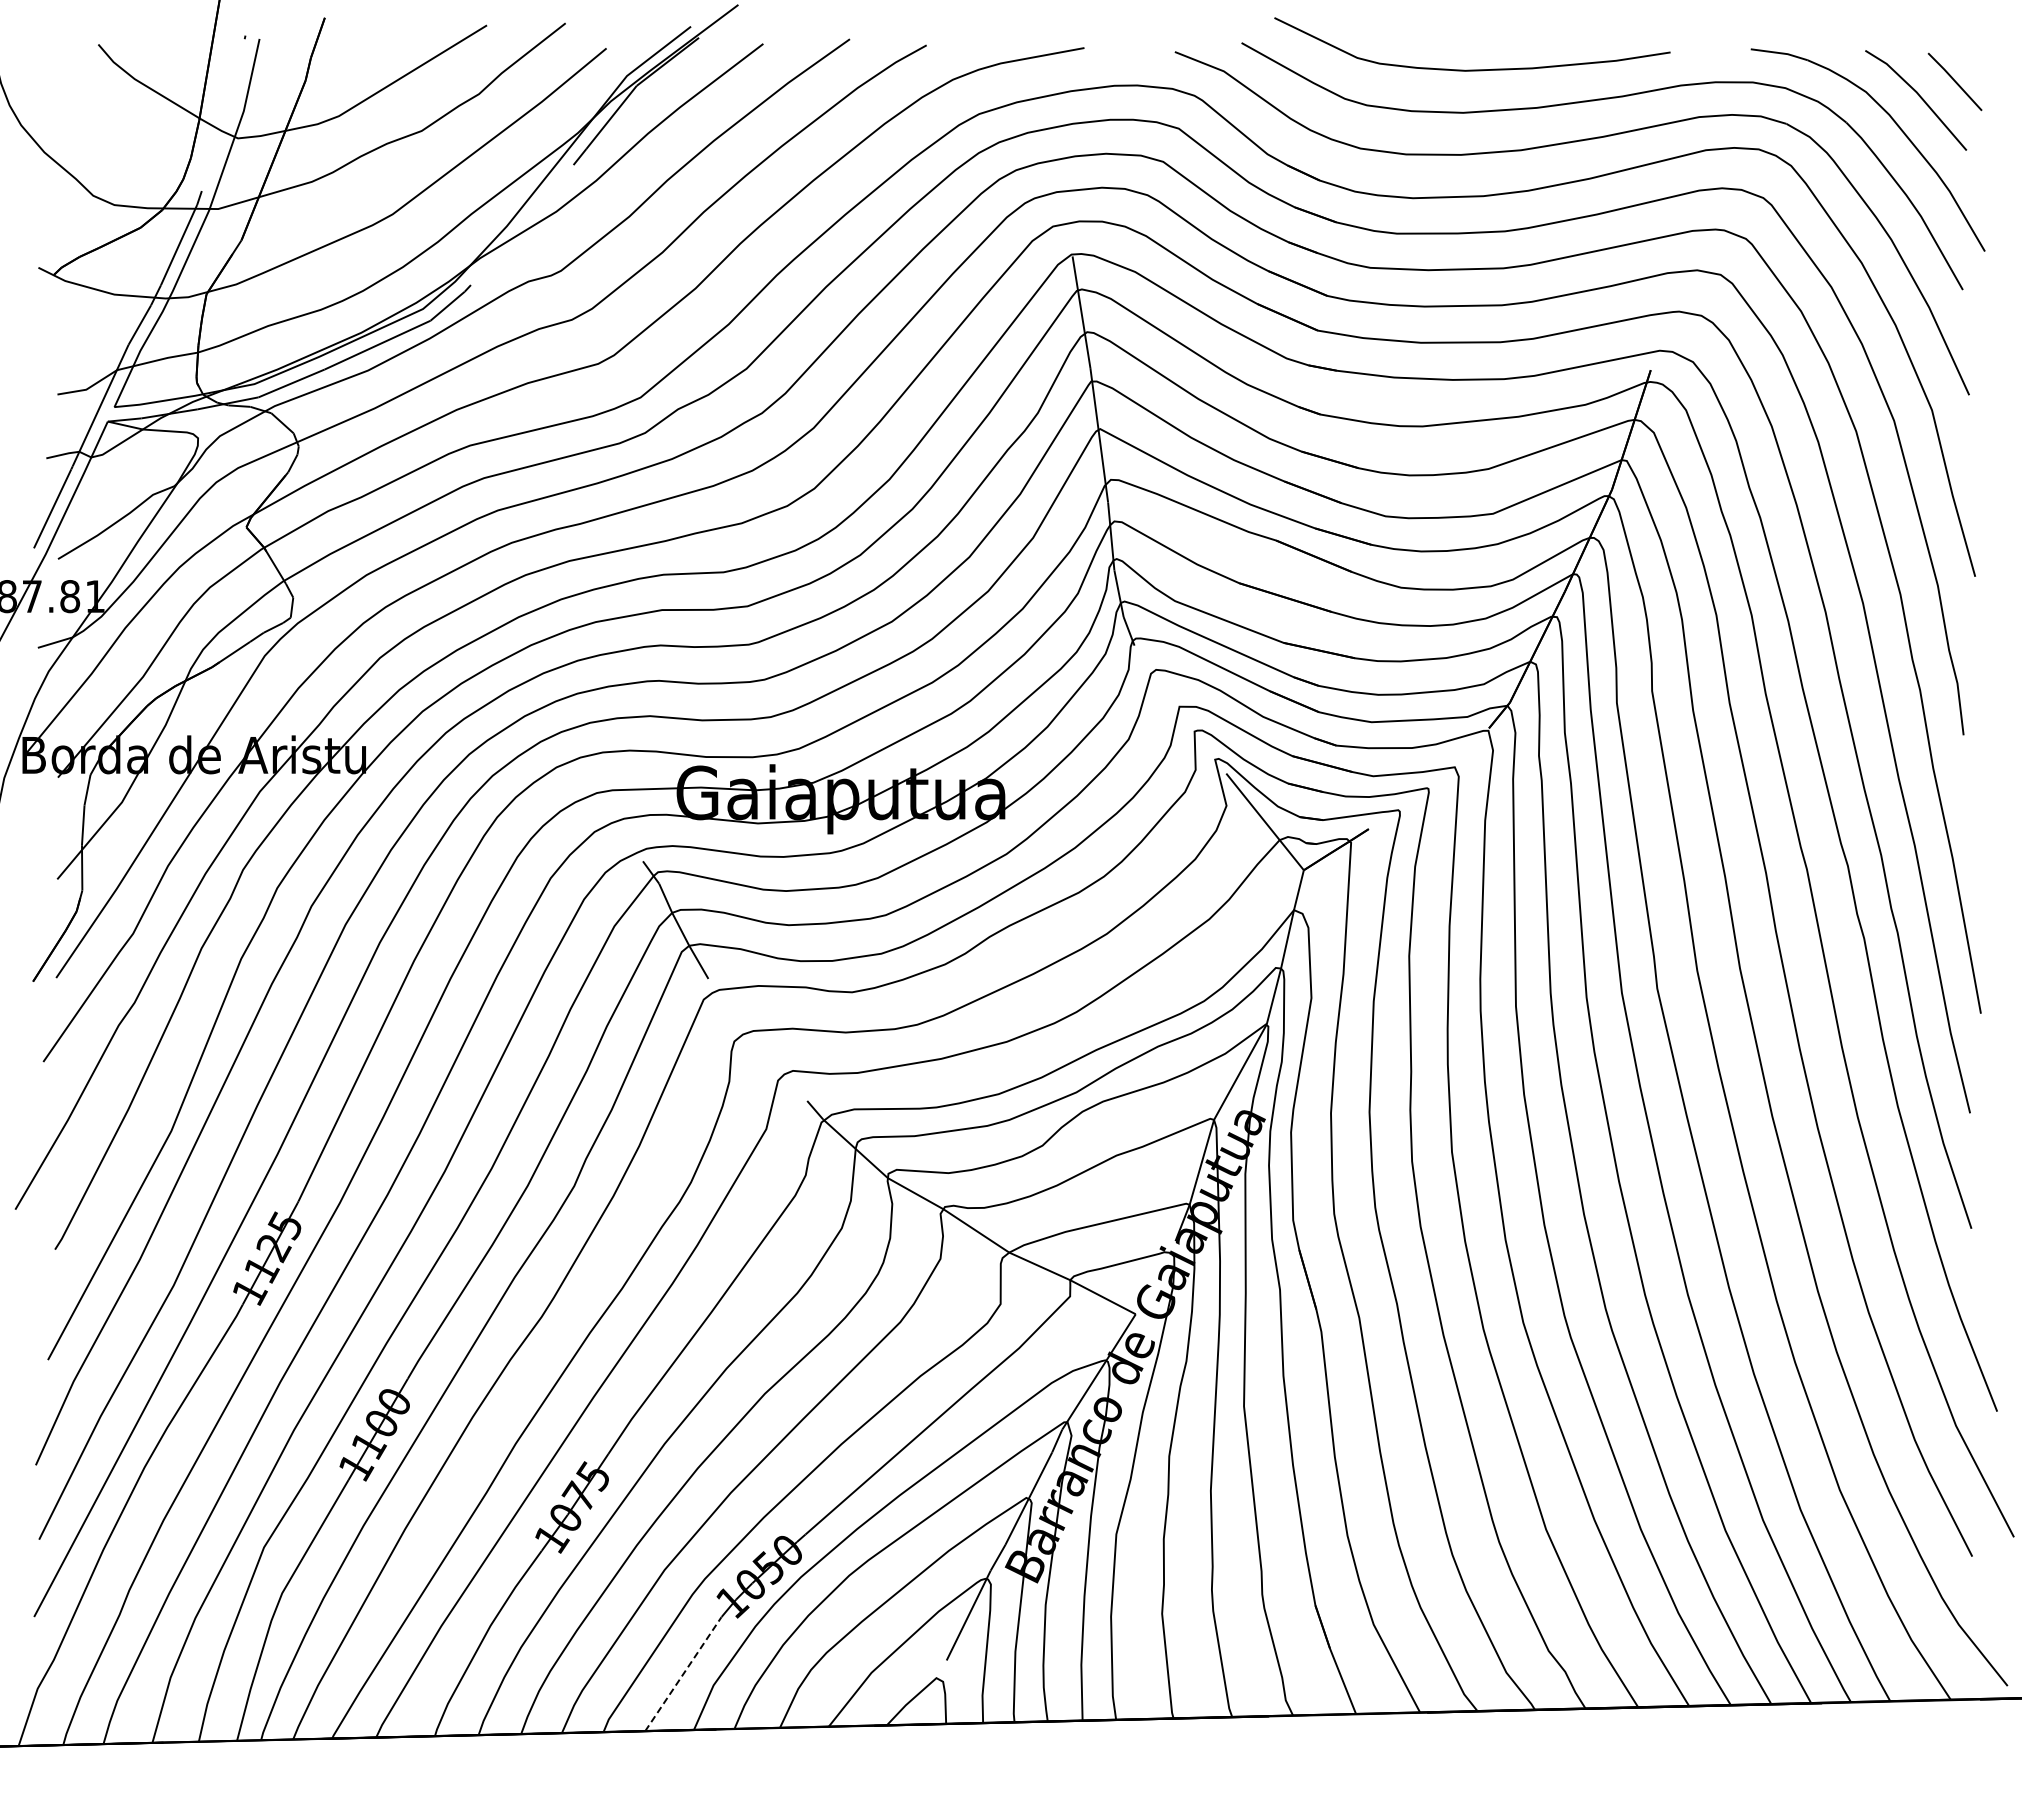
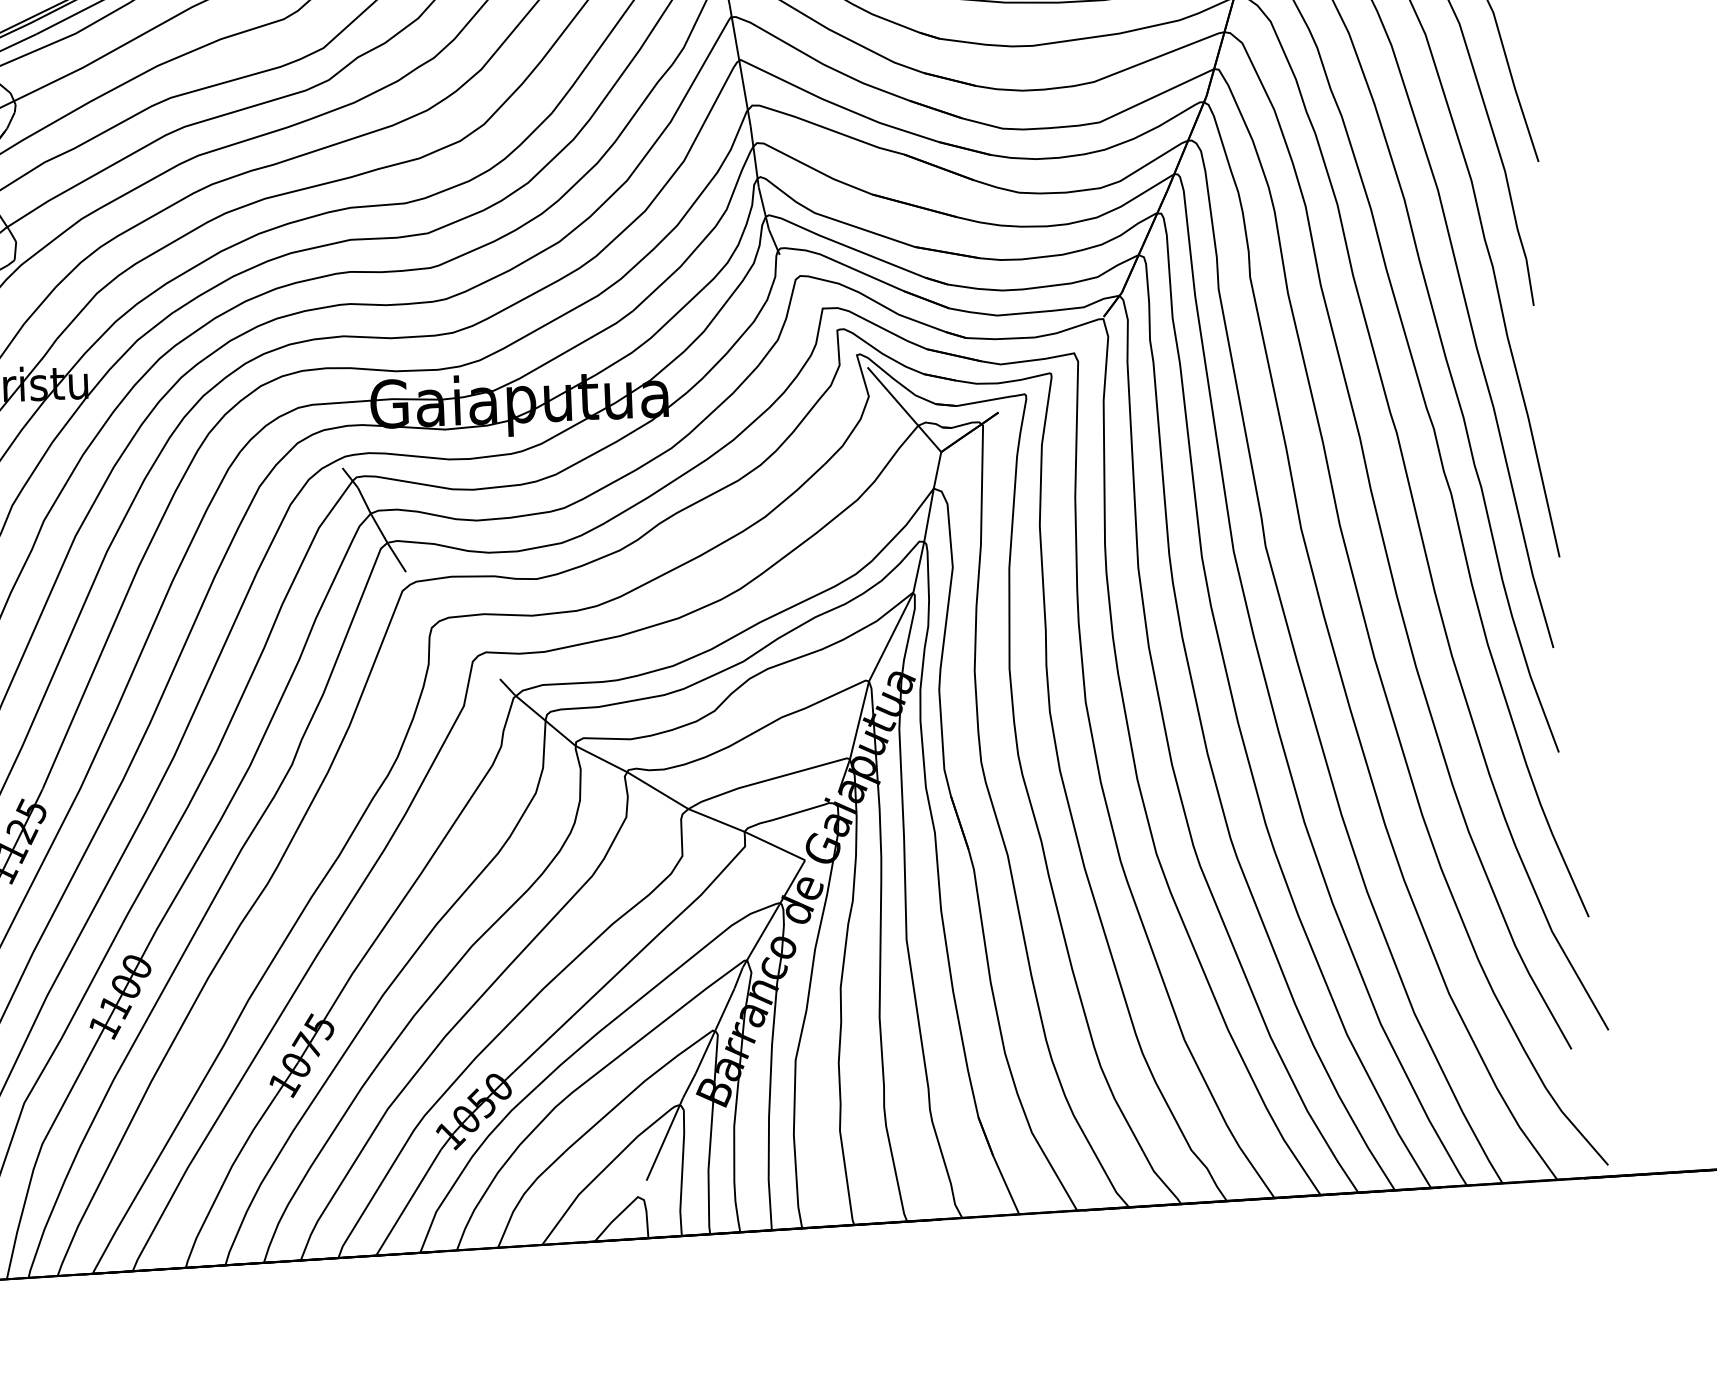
line: (683, 1673) -> (408, 1202), dashed -> solid

